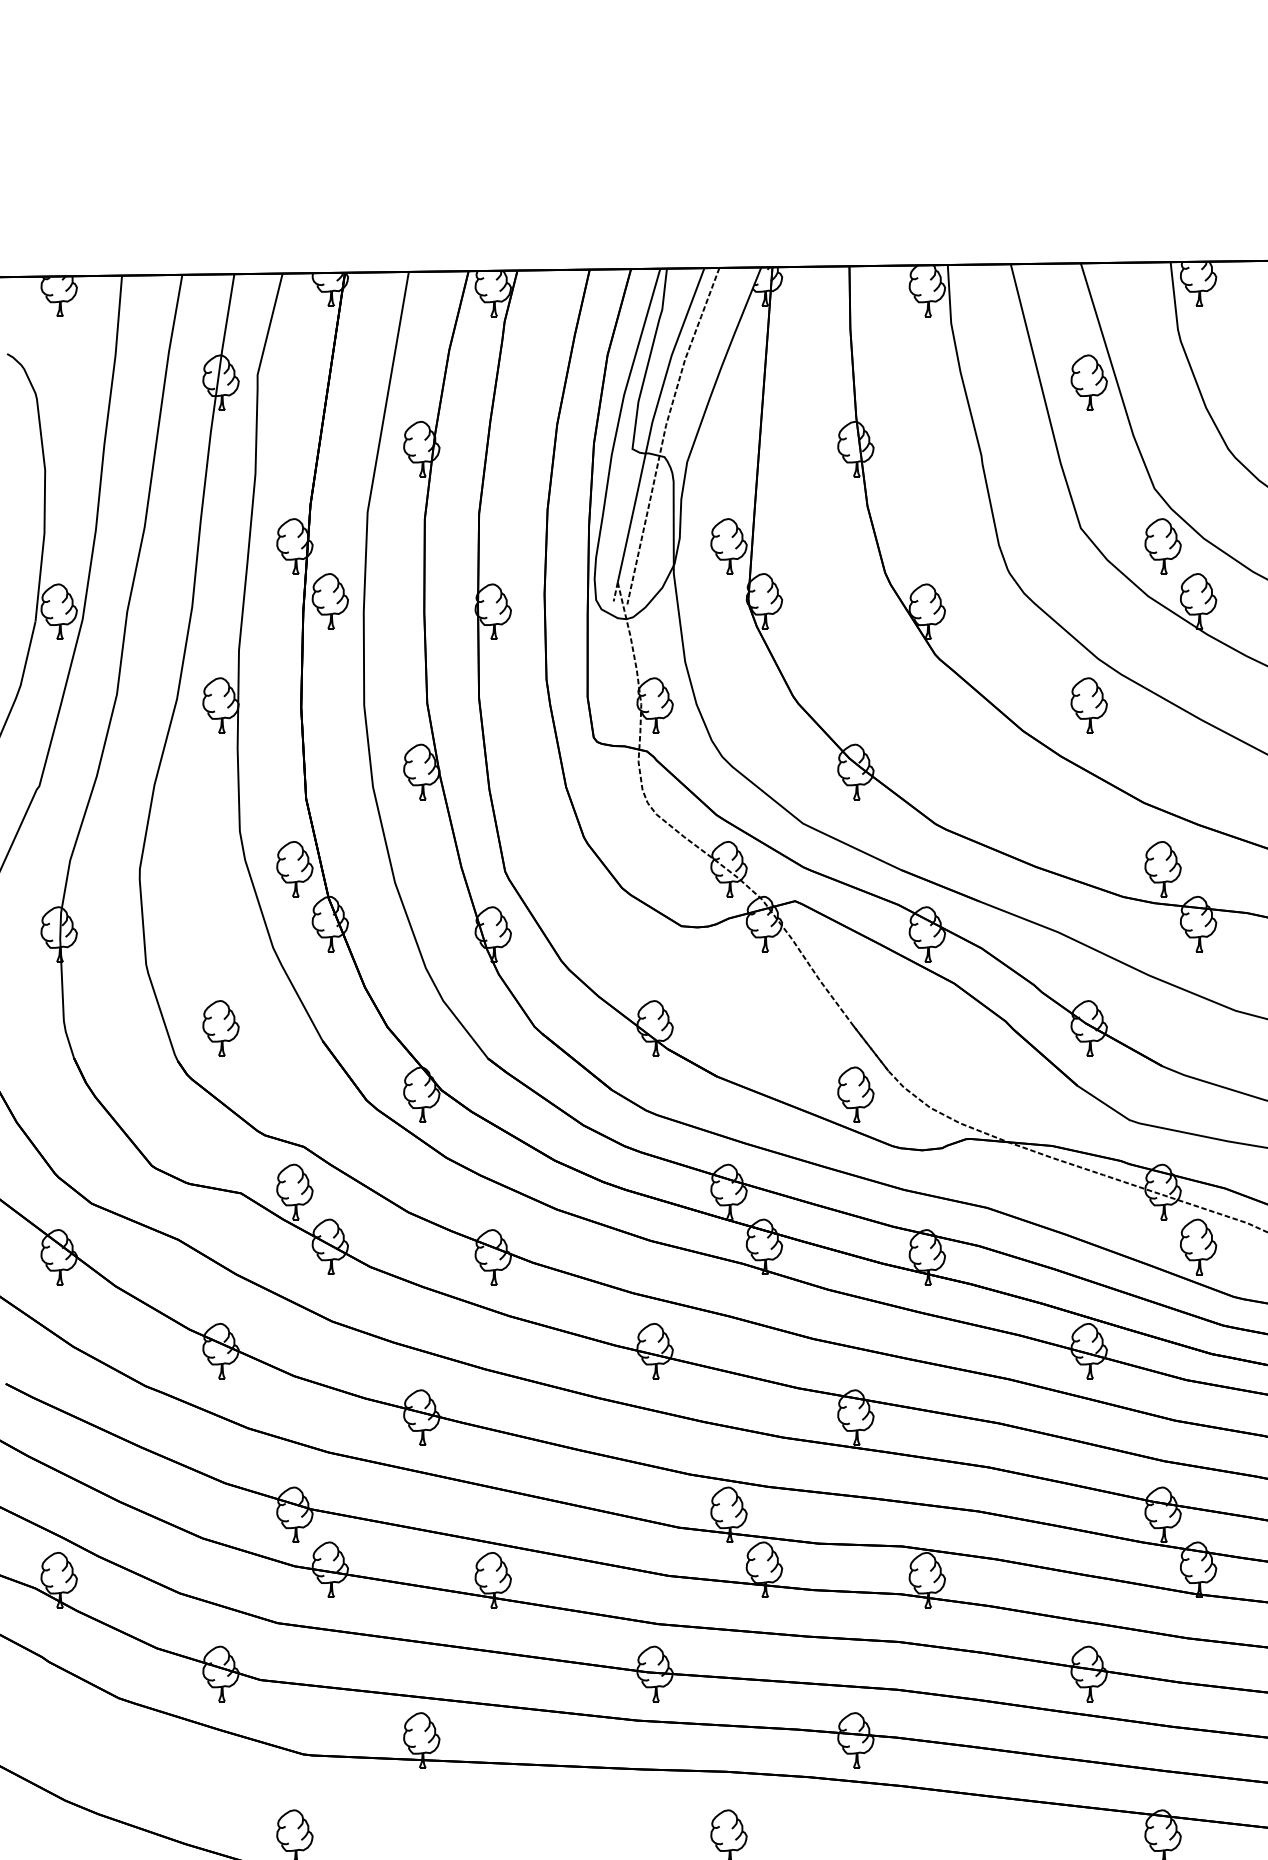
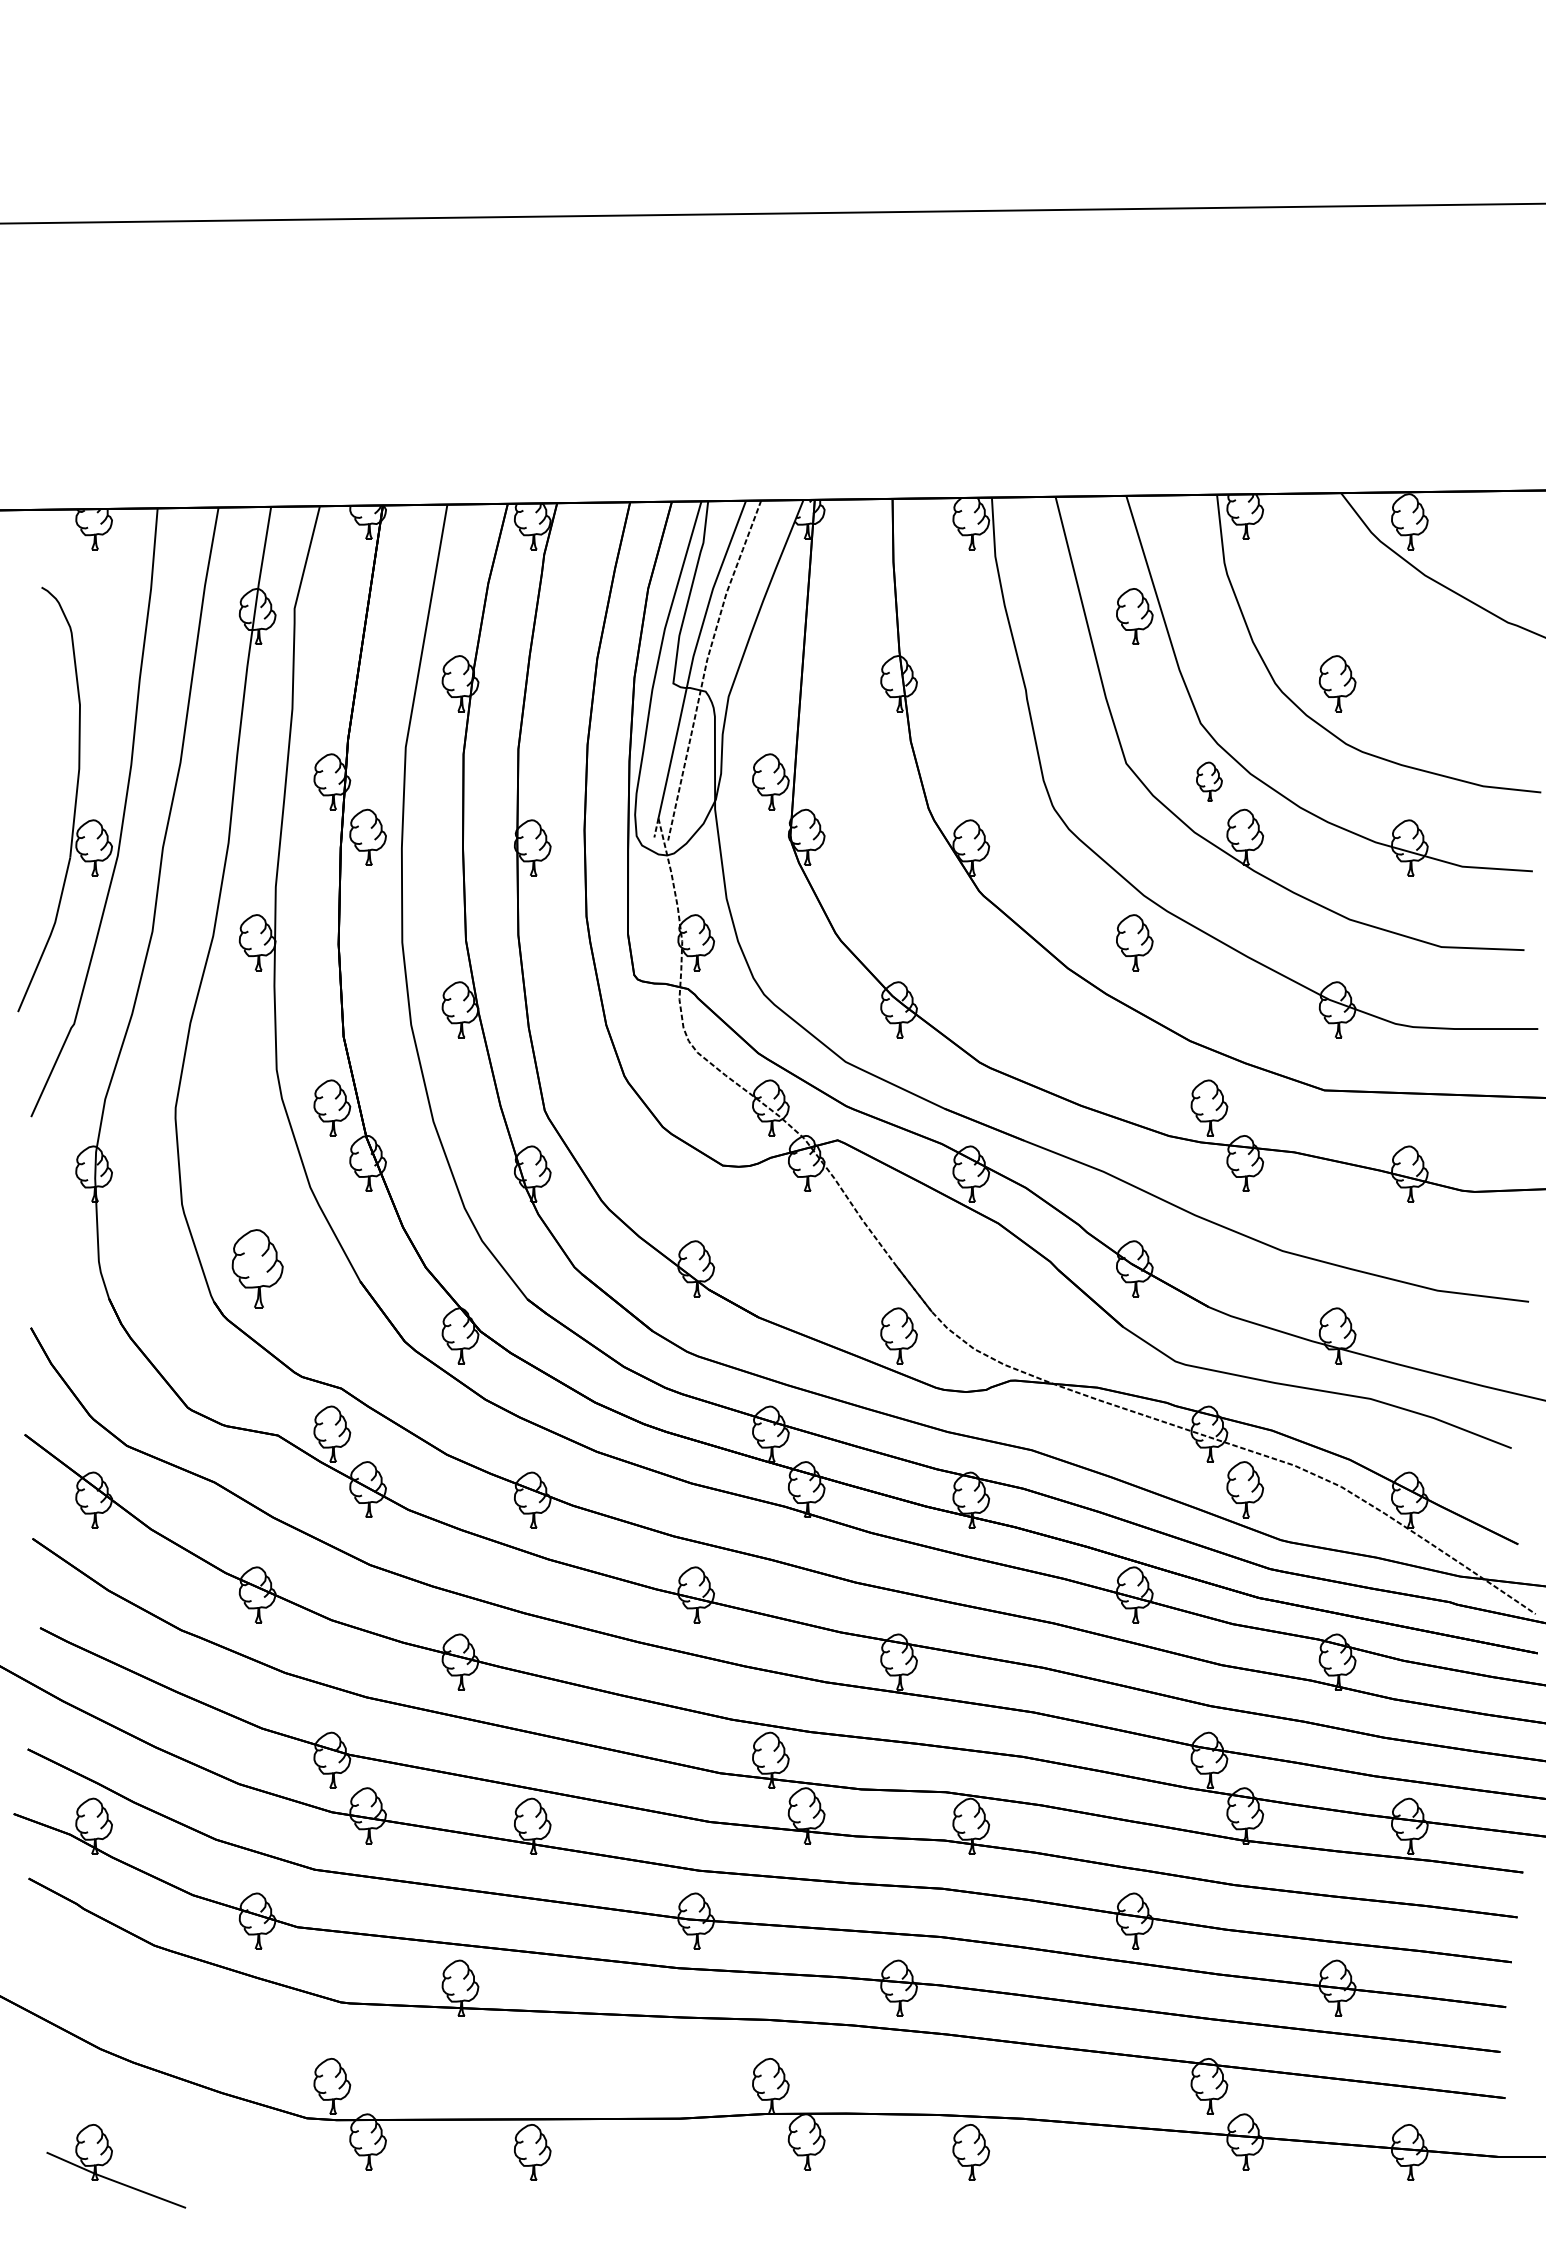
part: (1163, 546) -> (1209, 781), size x0.7
part: (220, 1028) -> (257, 1268), size x1.4

